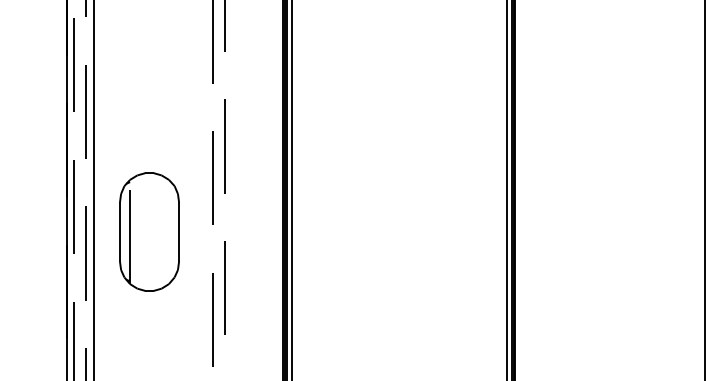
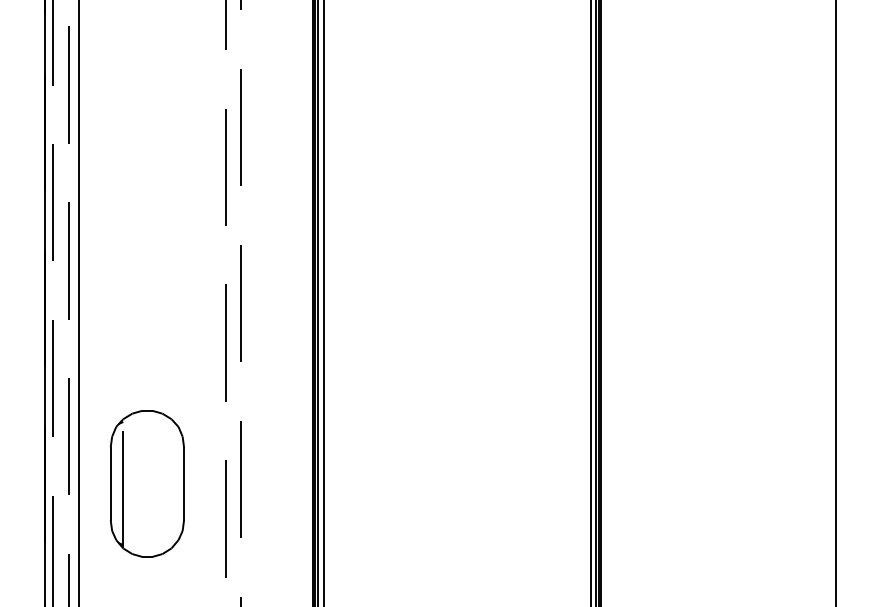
part: (149, 231) -> (147, 483), moved

